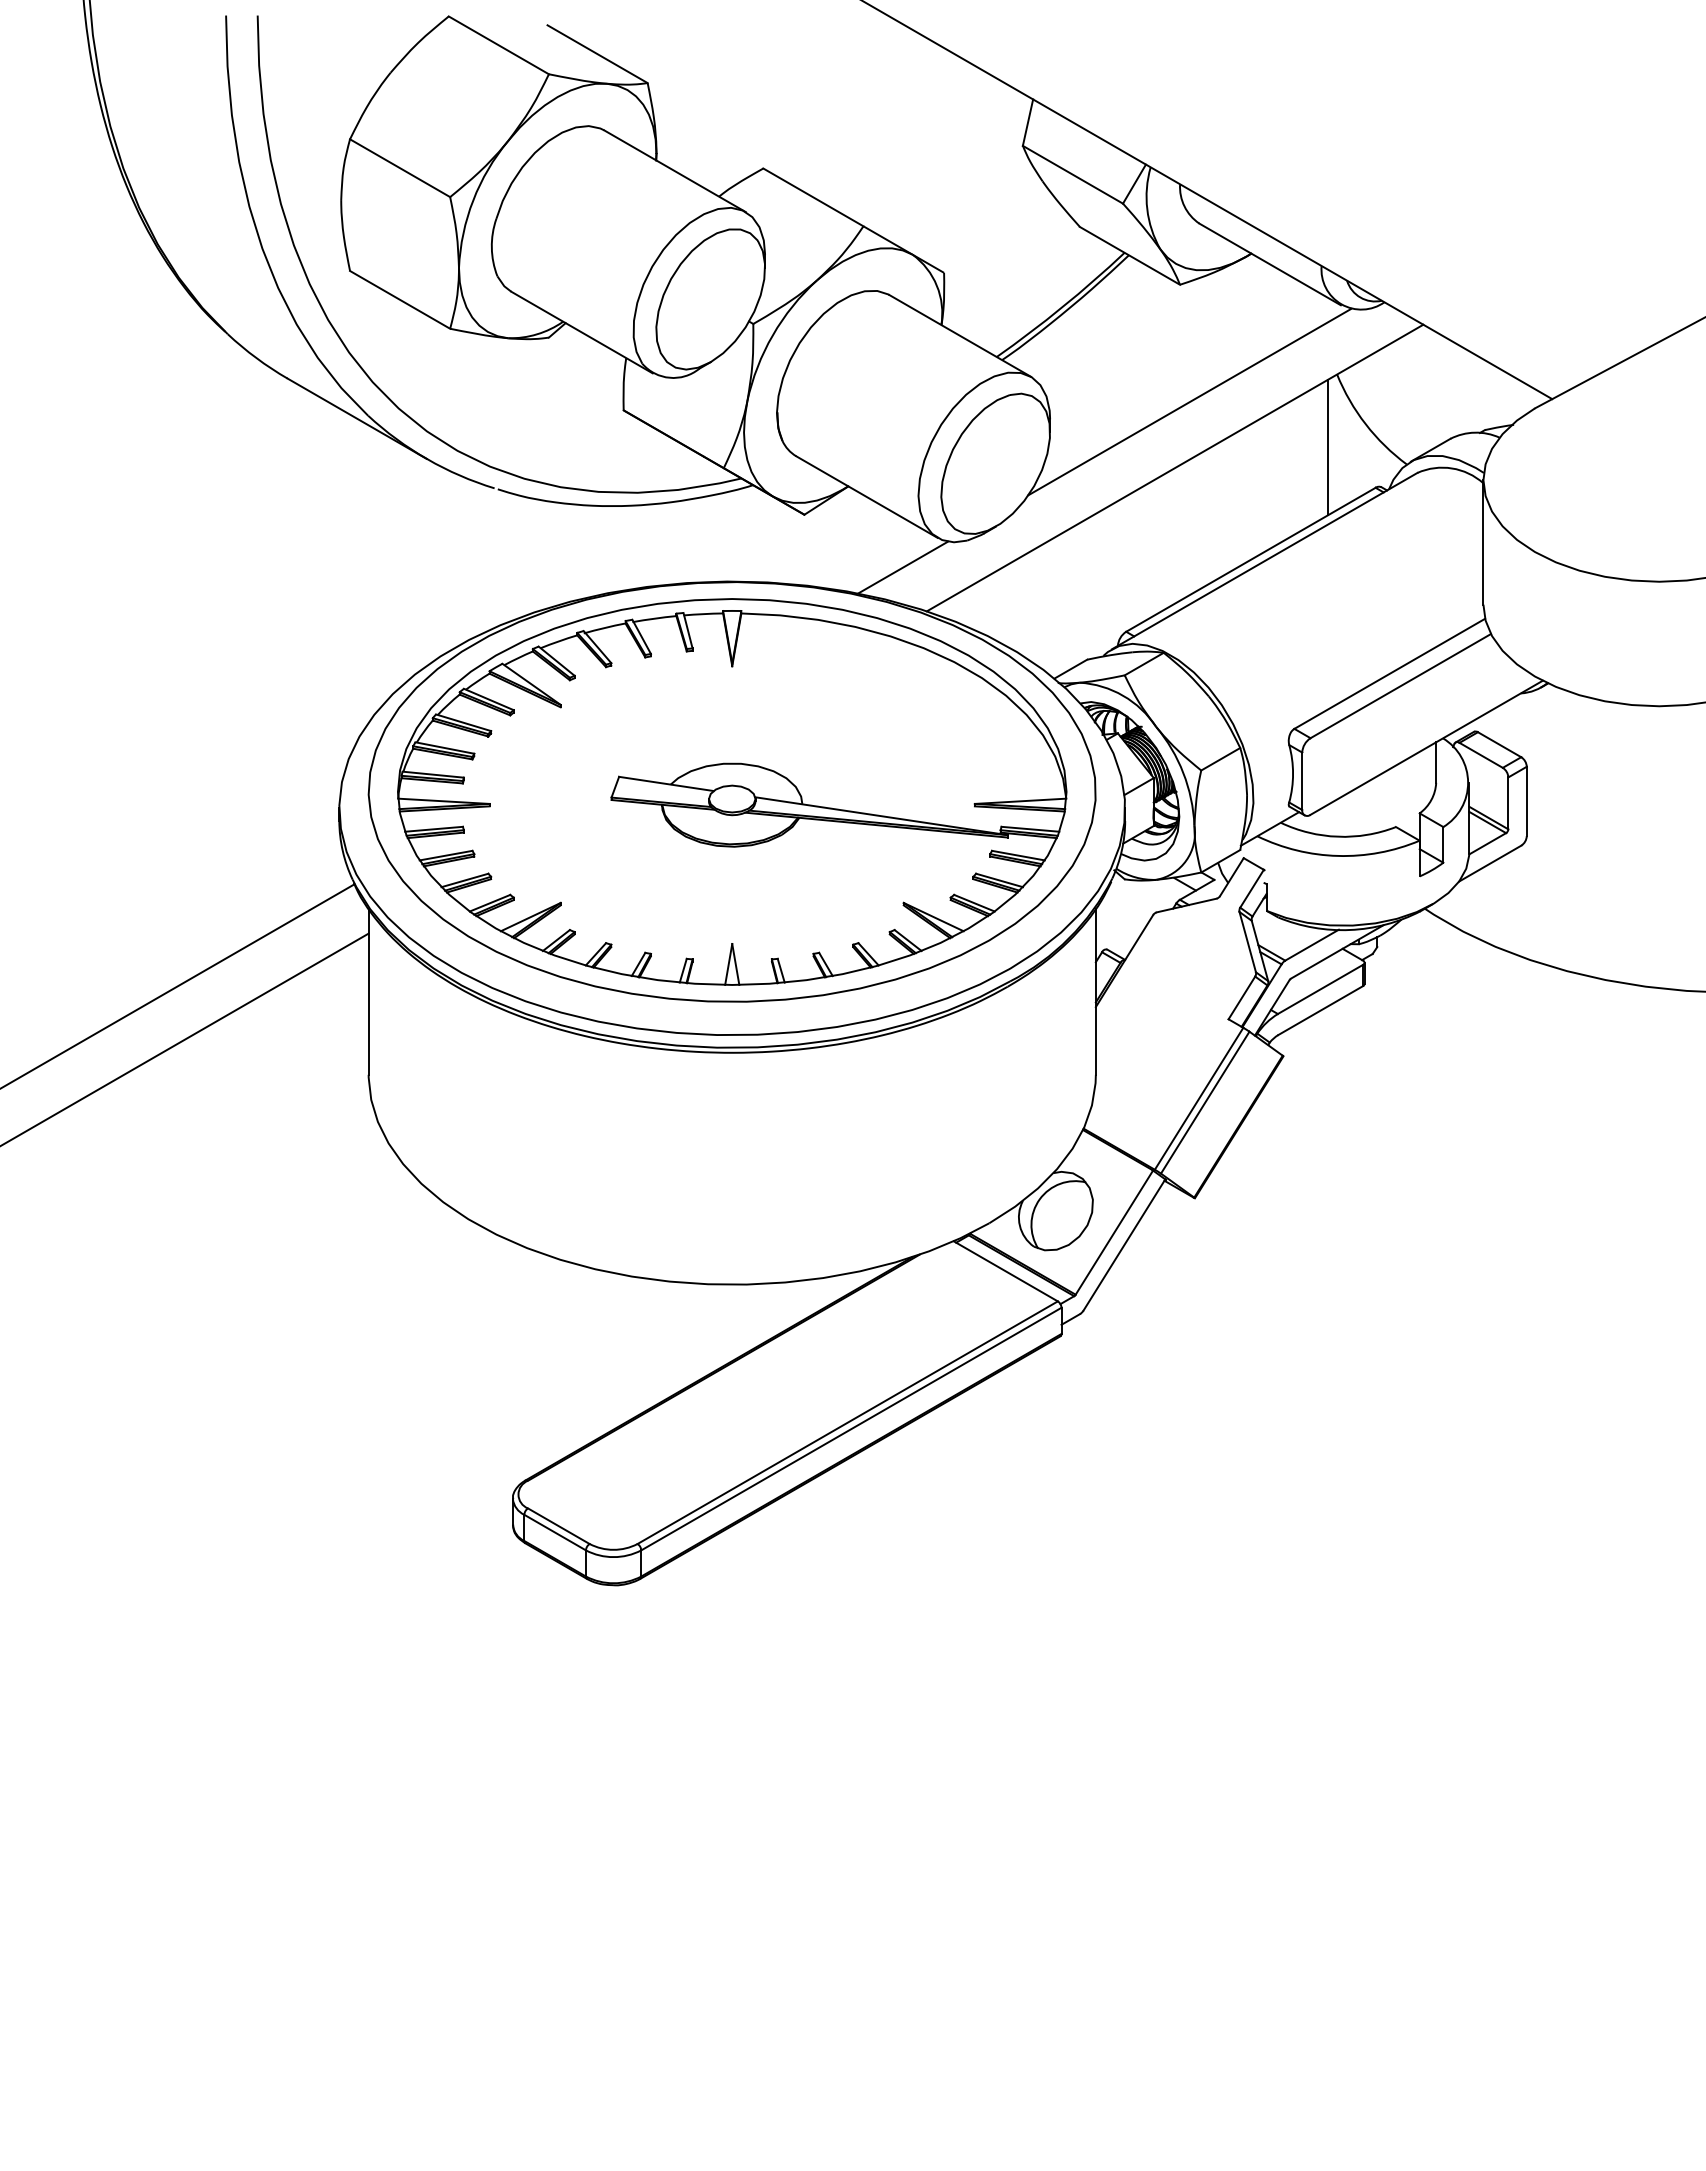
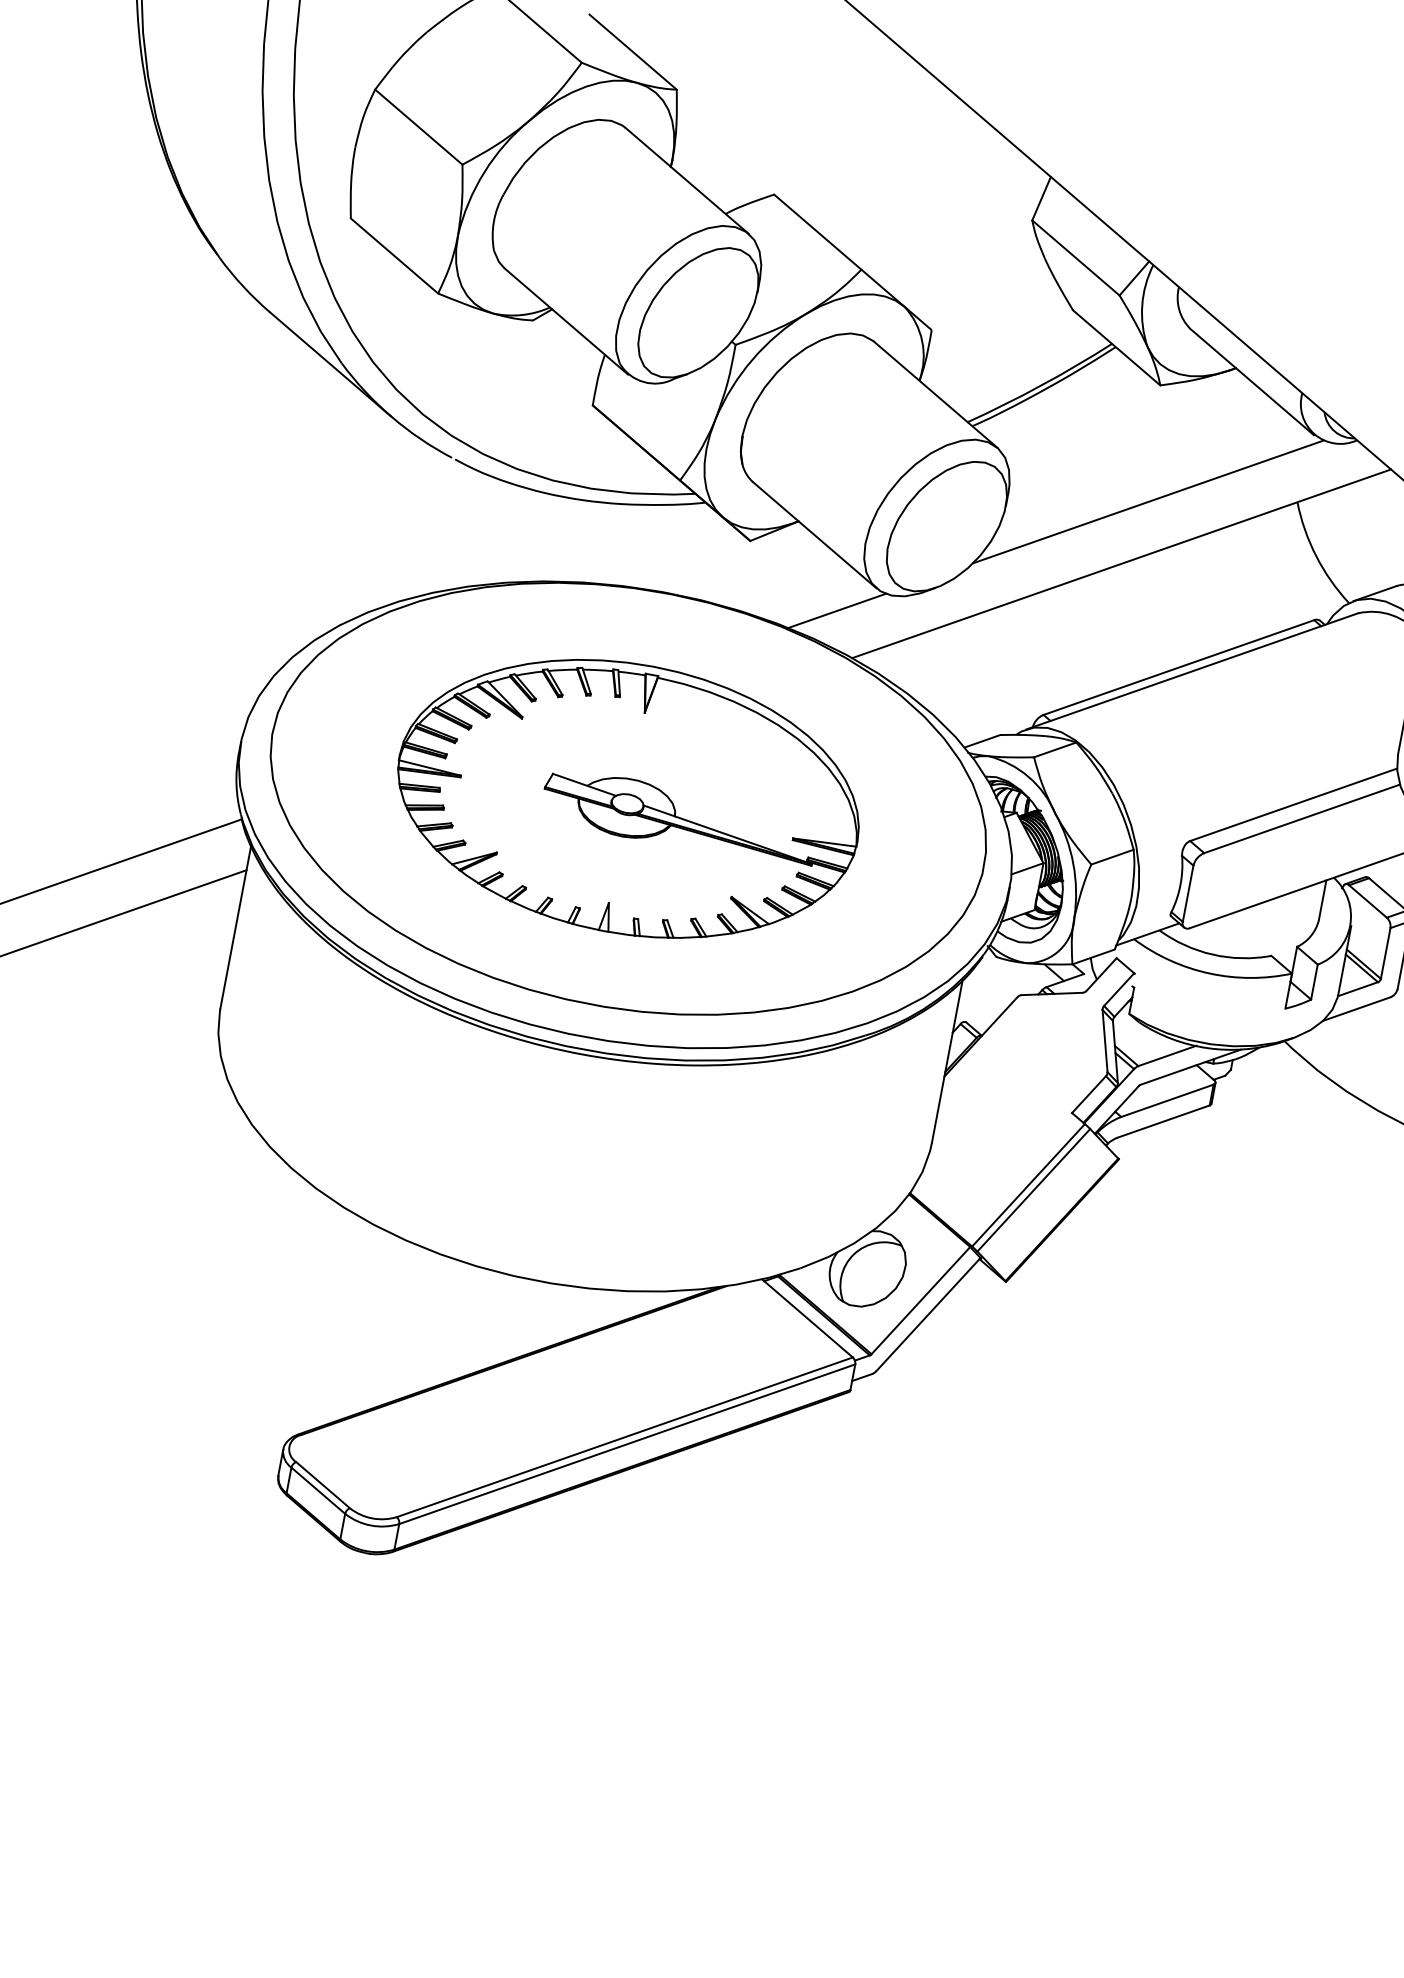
line: (1328, 447) -> (1275, 572), removed
part: (732, 791) -> (628, 798), size x0.7

